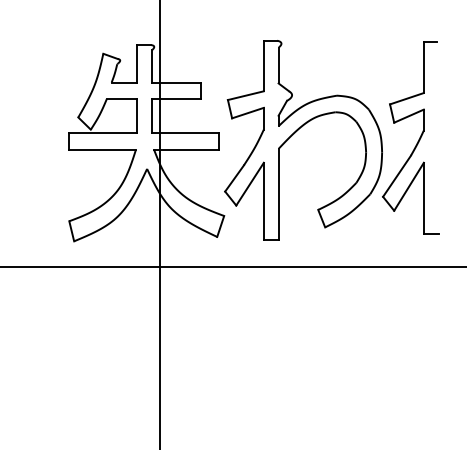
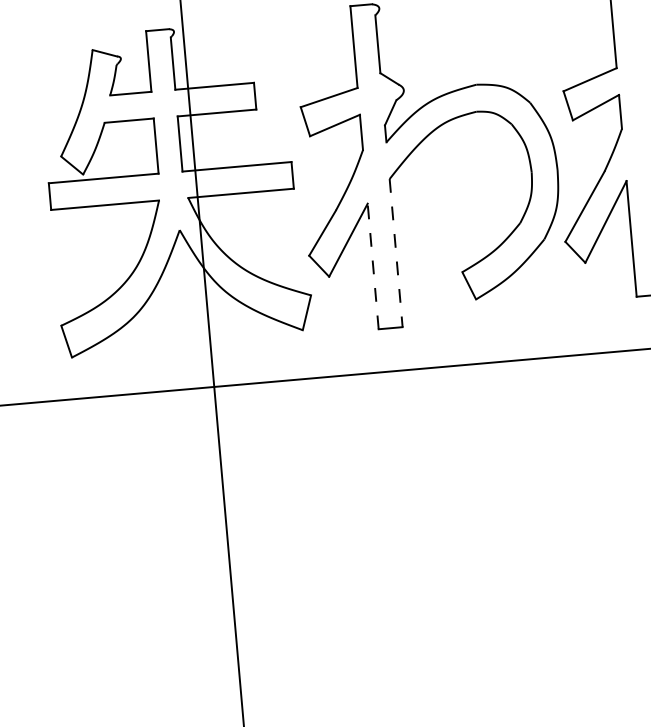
line: (278, 194) -> (395, 252), solid -> dashed
line: (263, 201) -> (372, 266), solid -> dashed

